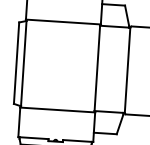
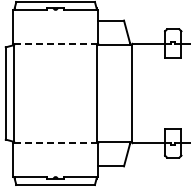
line: (63, 21) -> (55, 43), solid -> dashed
line: (57, 110) -> (55, 143), solid -> dashed

